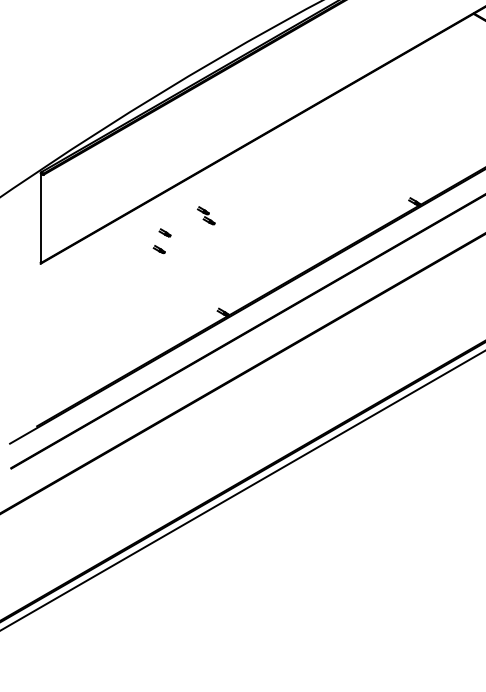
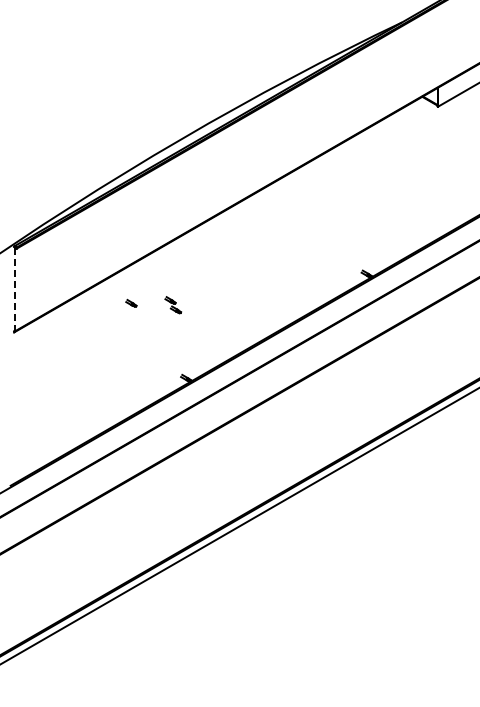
part: (206, 216) -> (173, 305), moved
line: (41, 217) -> (14, 288), solid -> dashed
part: (158, 248) -> (125, 318), removed

